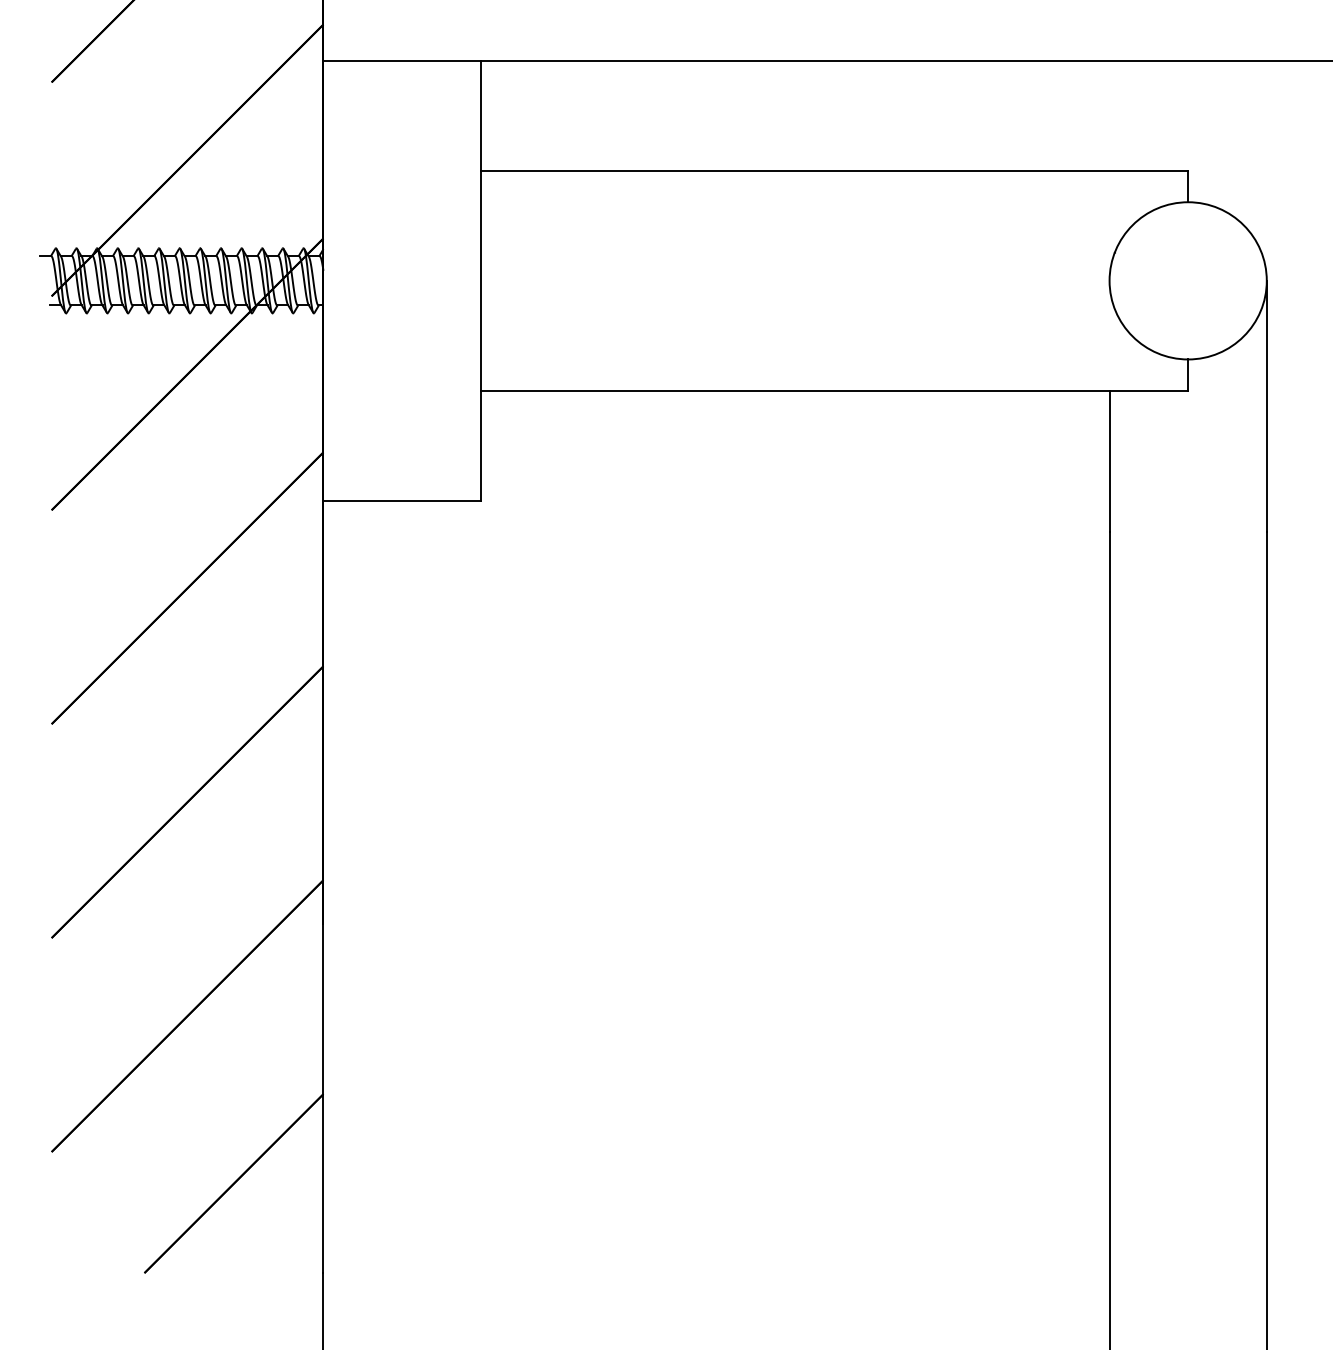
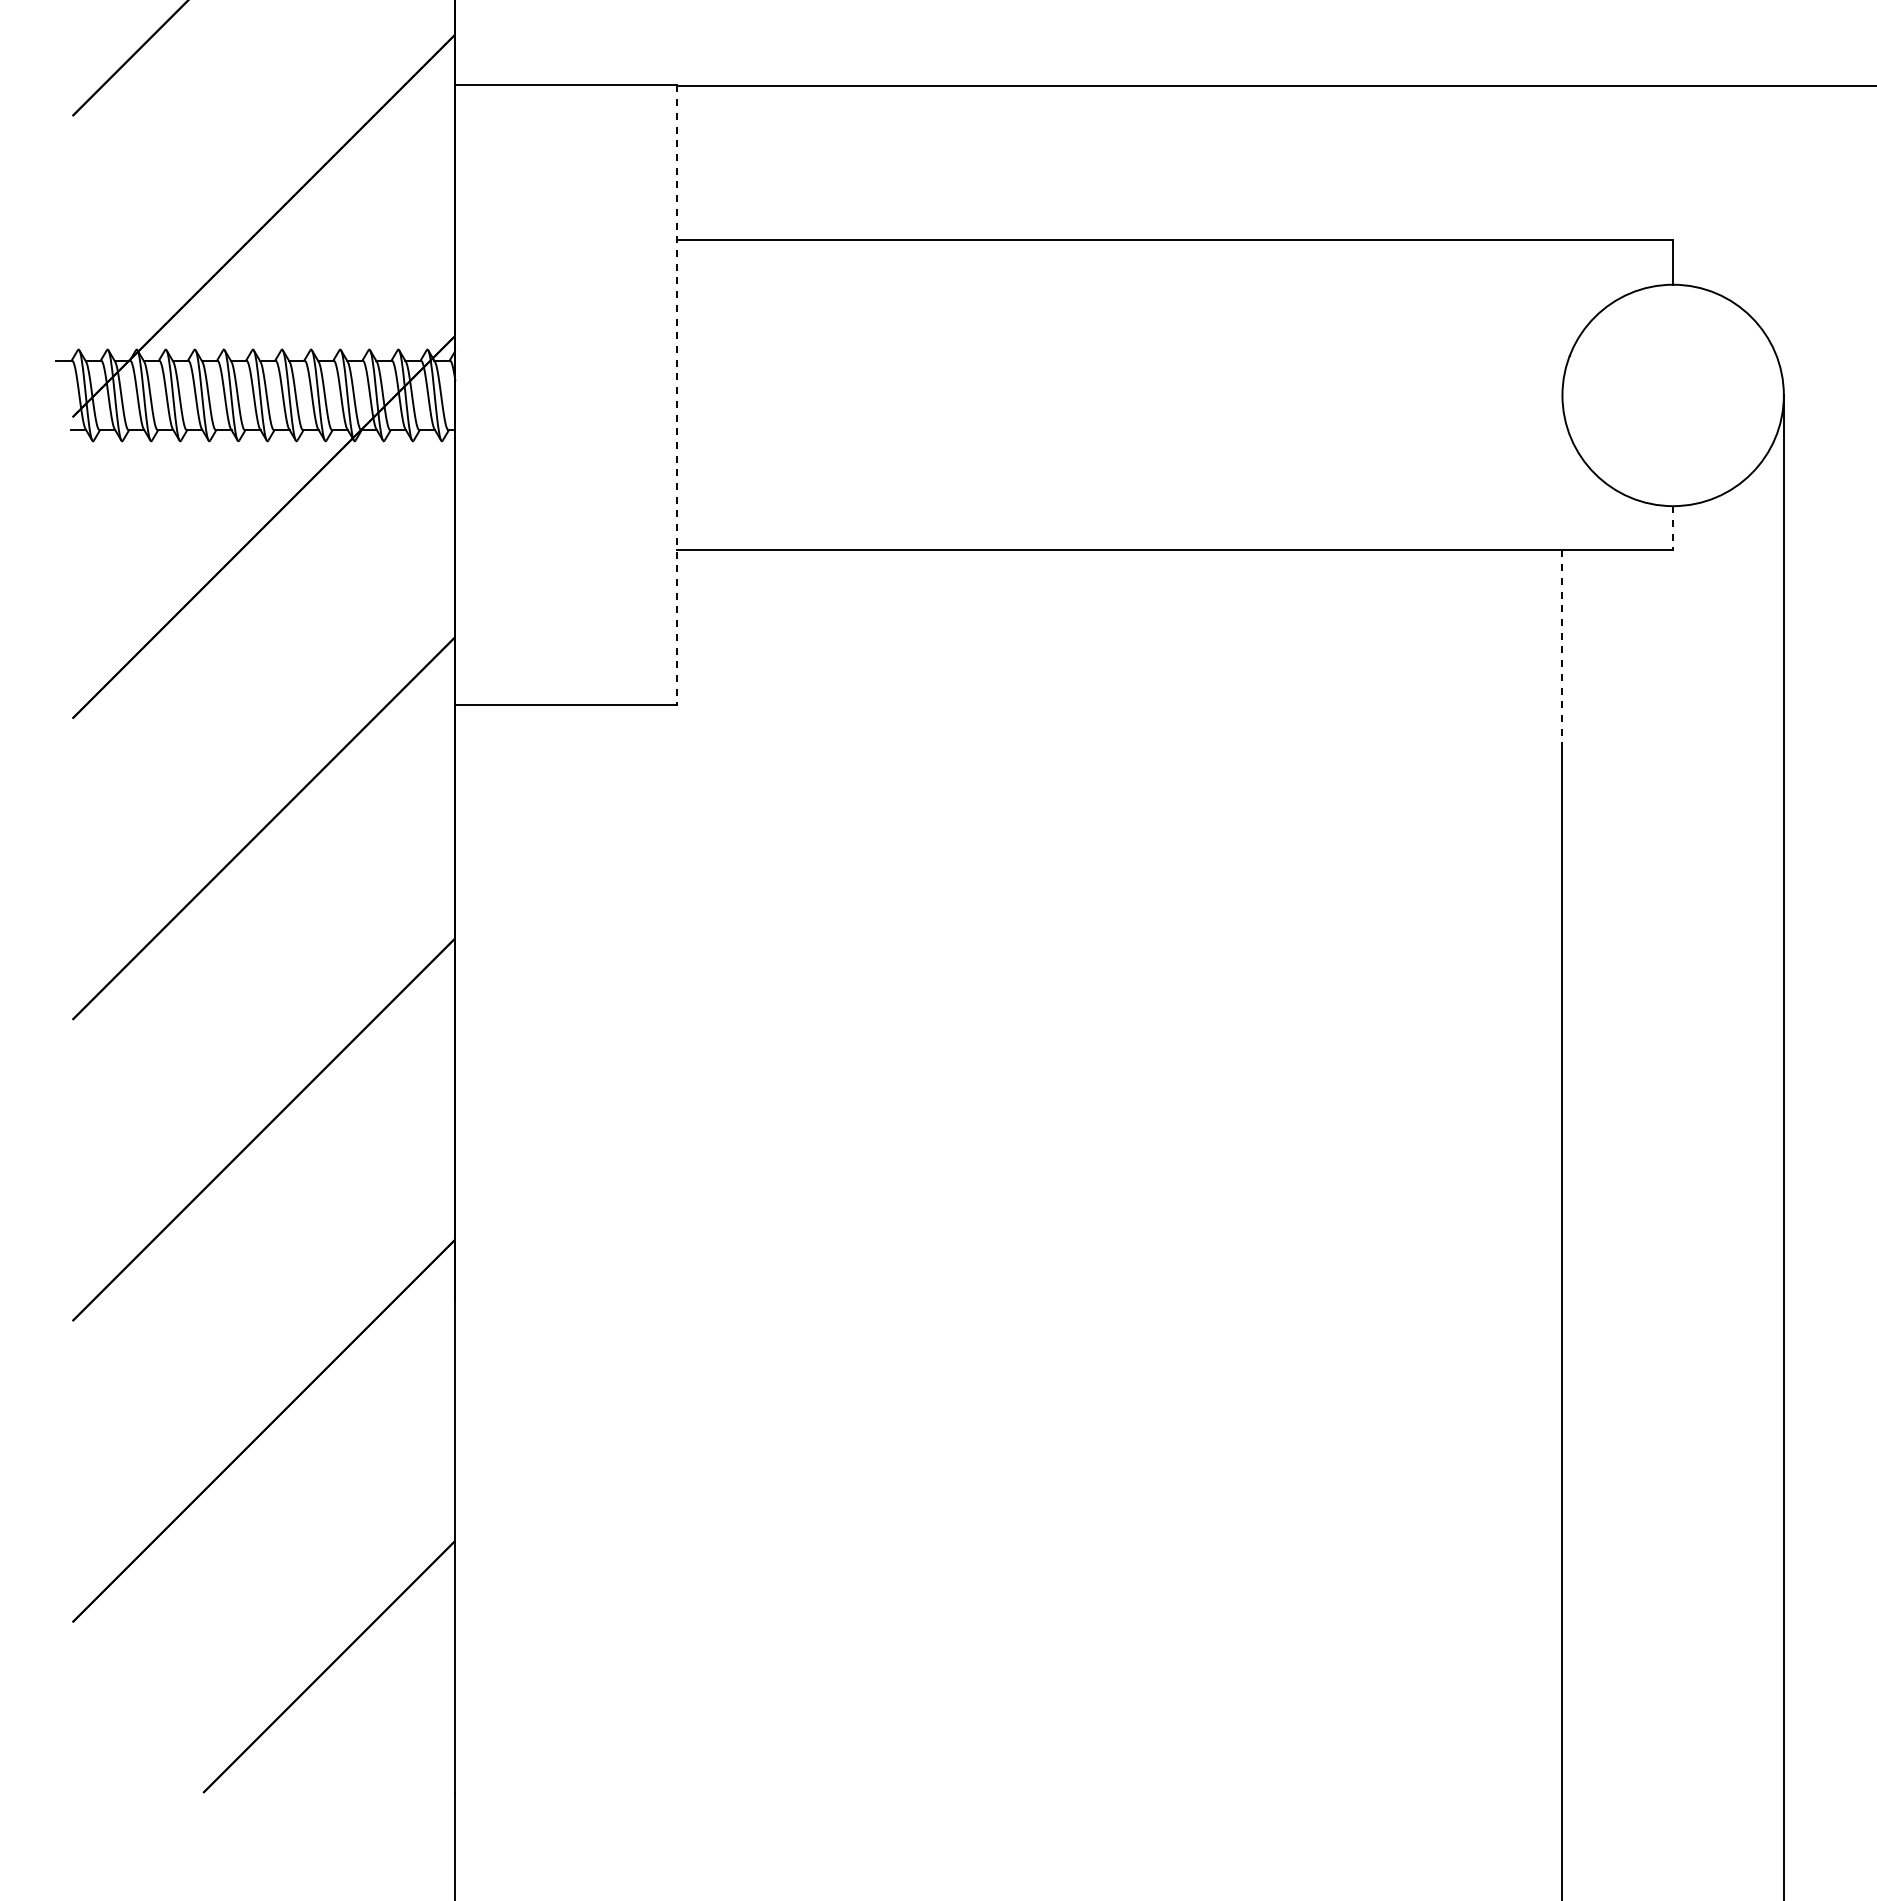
line: (480, 280) -> (676, 395), solid -> dashed
line: (1188, 375) -> (1673, 528), solid -> dashed
line: (1109, 461) -> (1562, 650), solid -> dashed

